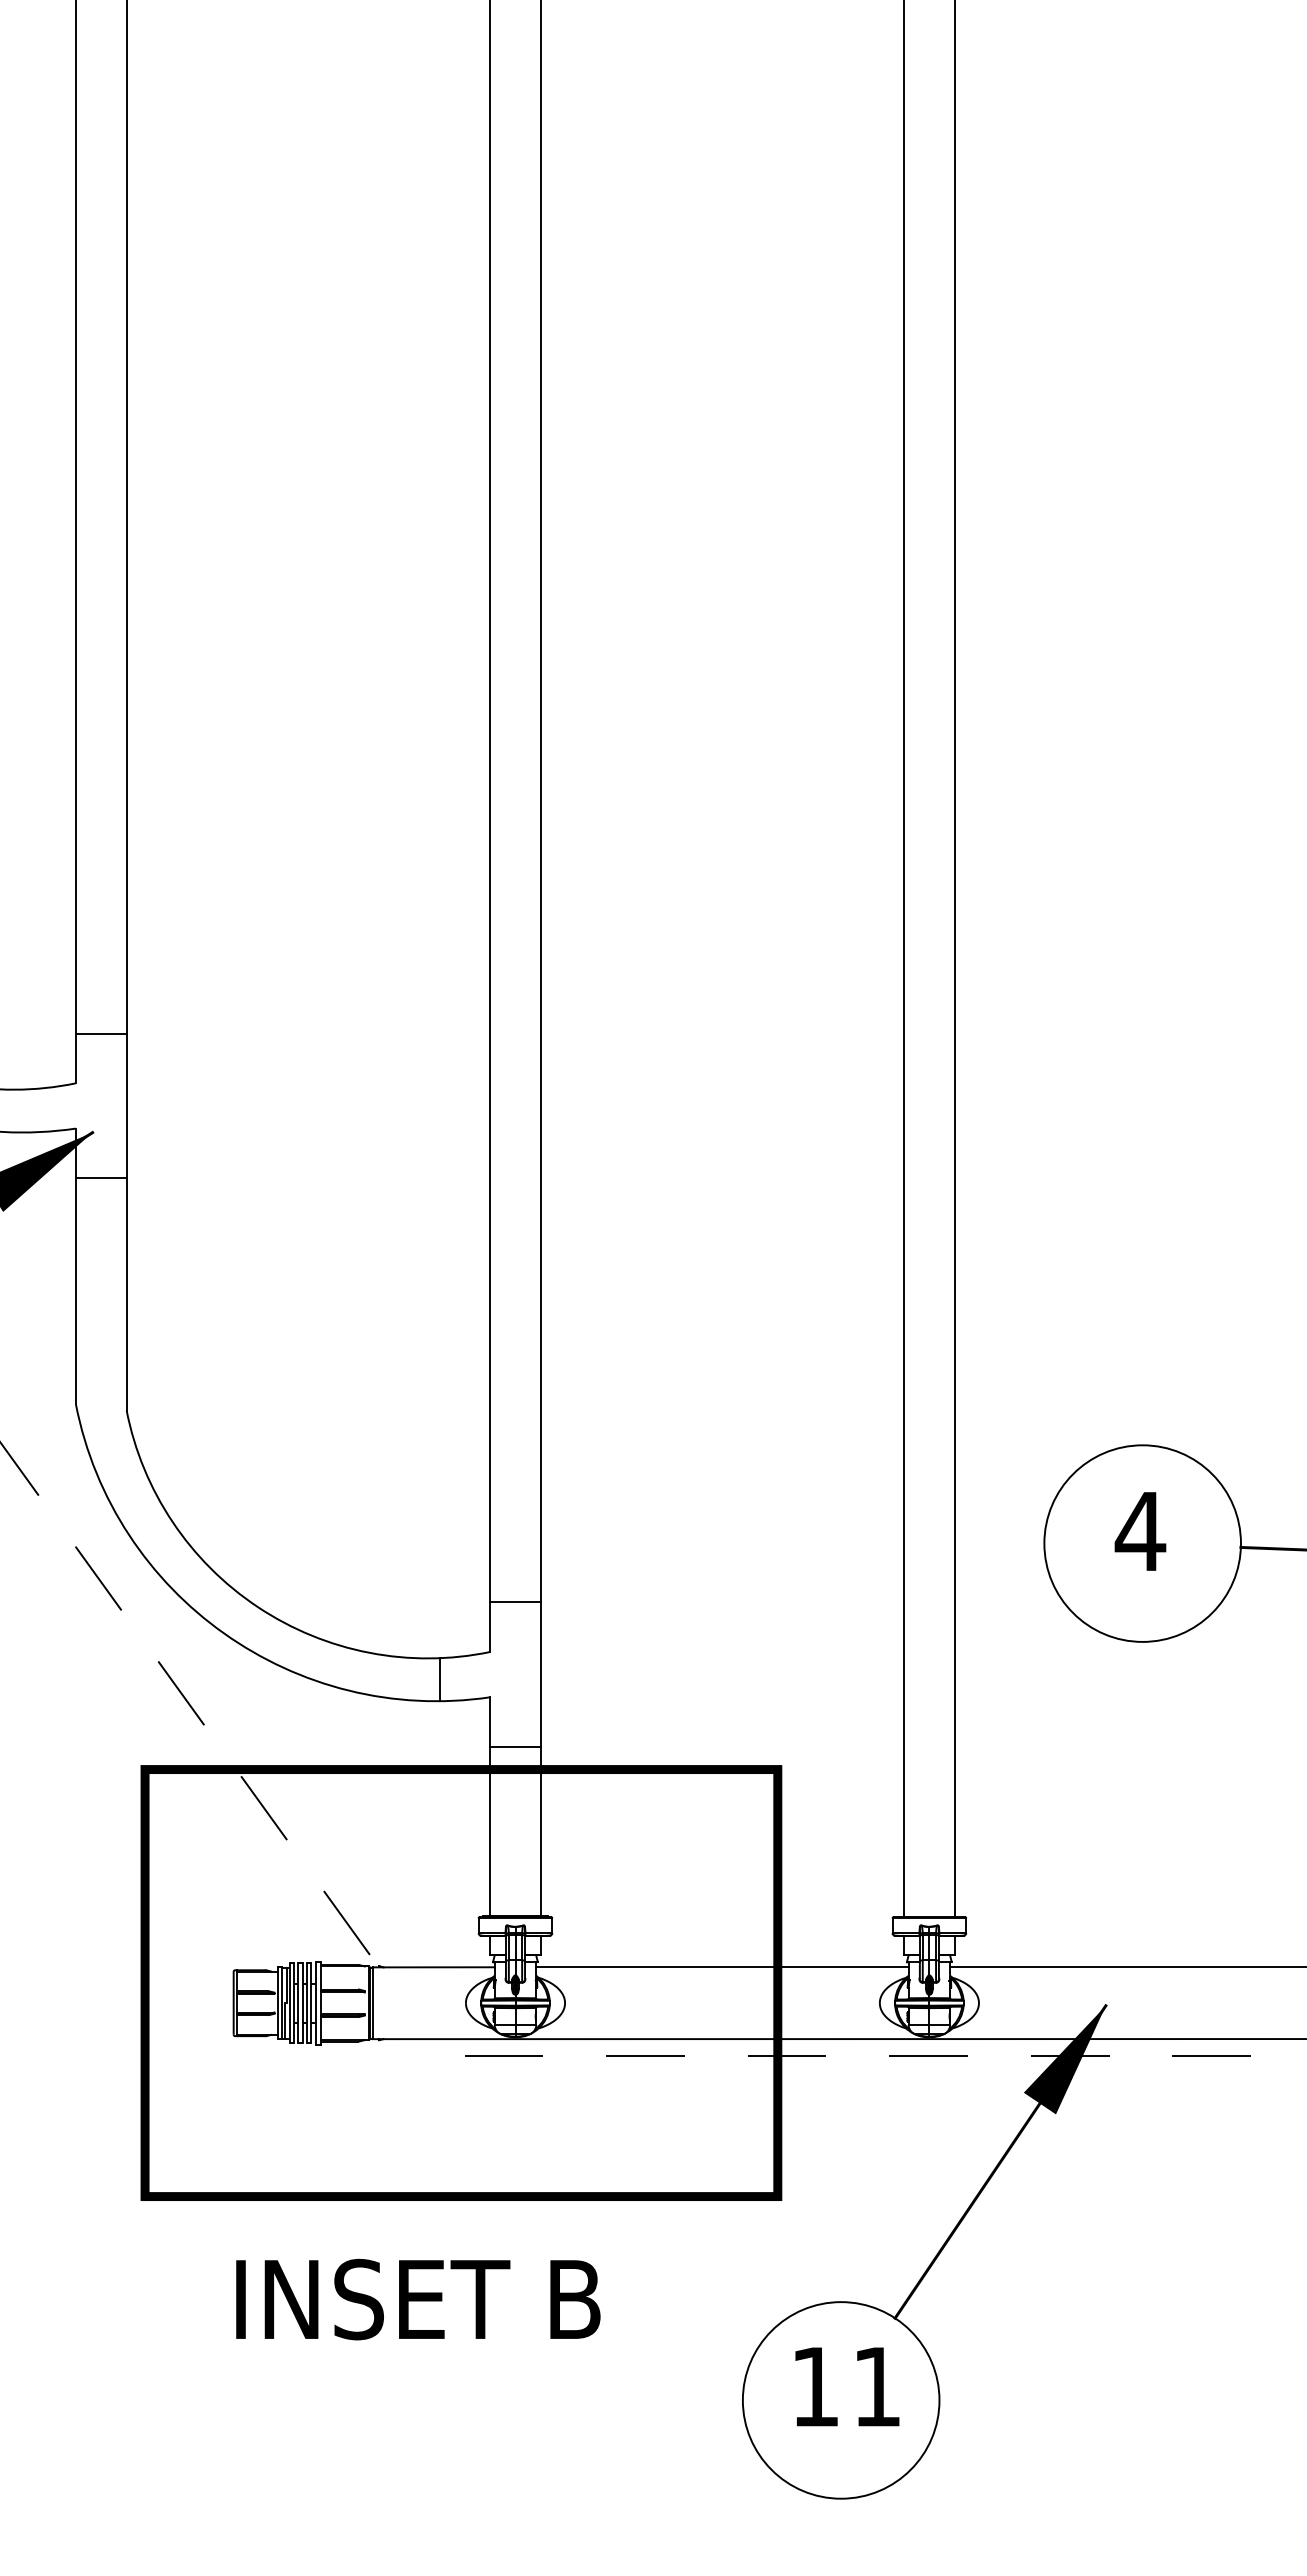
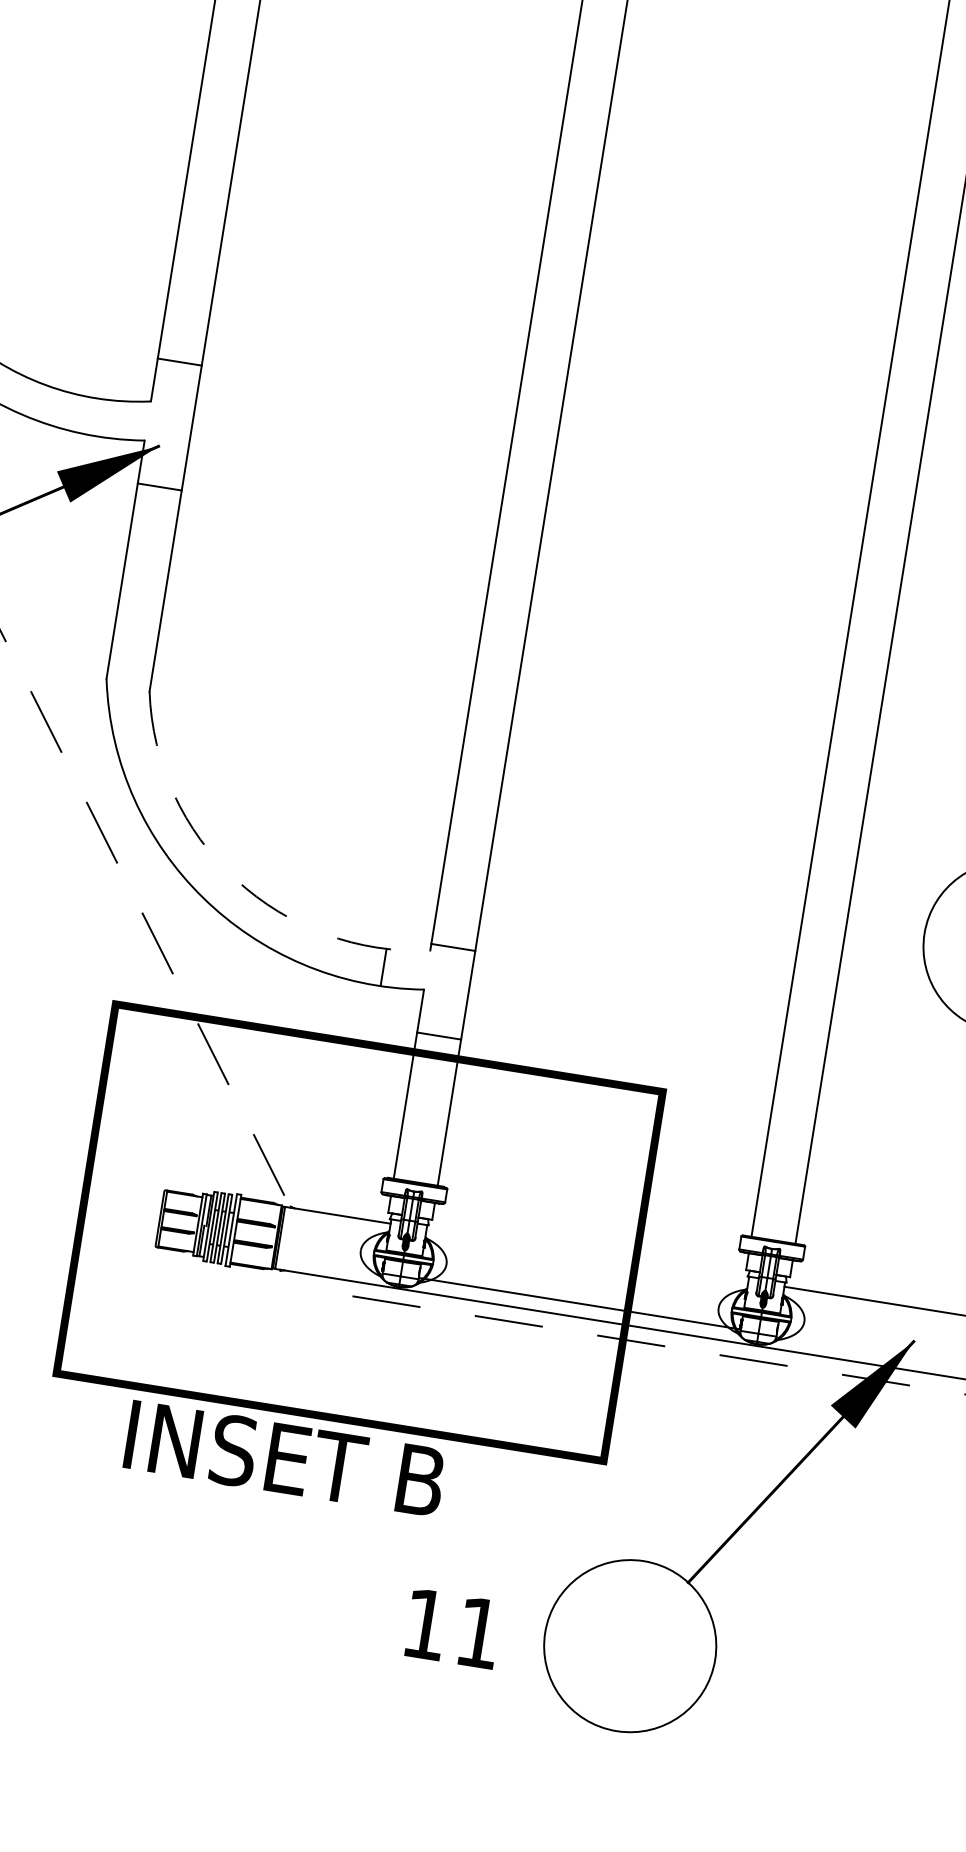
line: (515, 1602) -> (453, 947), moved
line: (257, 1607) -> (235, 879), solid -> dashed
line: (722, 1967) -> (579, 1303), moved
text: (418, 2299) -> (285, 1458), moved
text: (847, 2386) -> (453, 1628), moved

